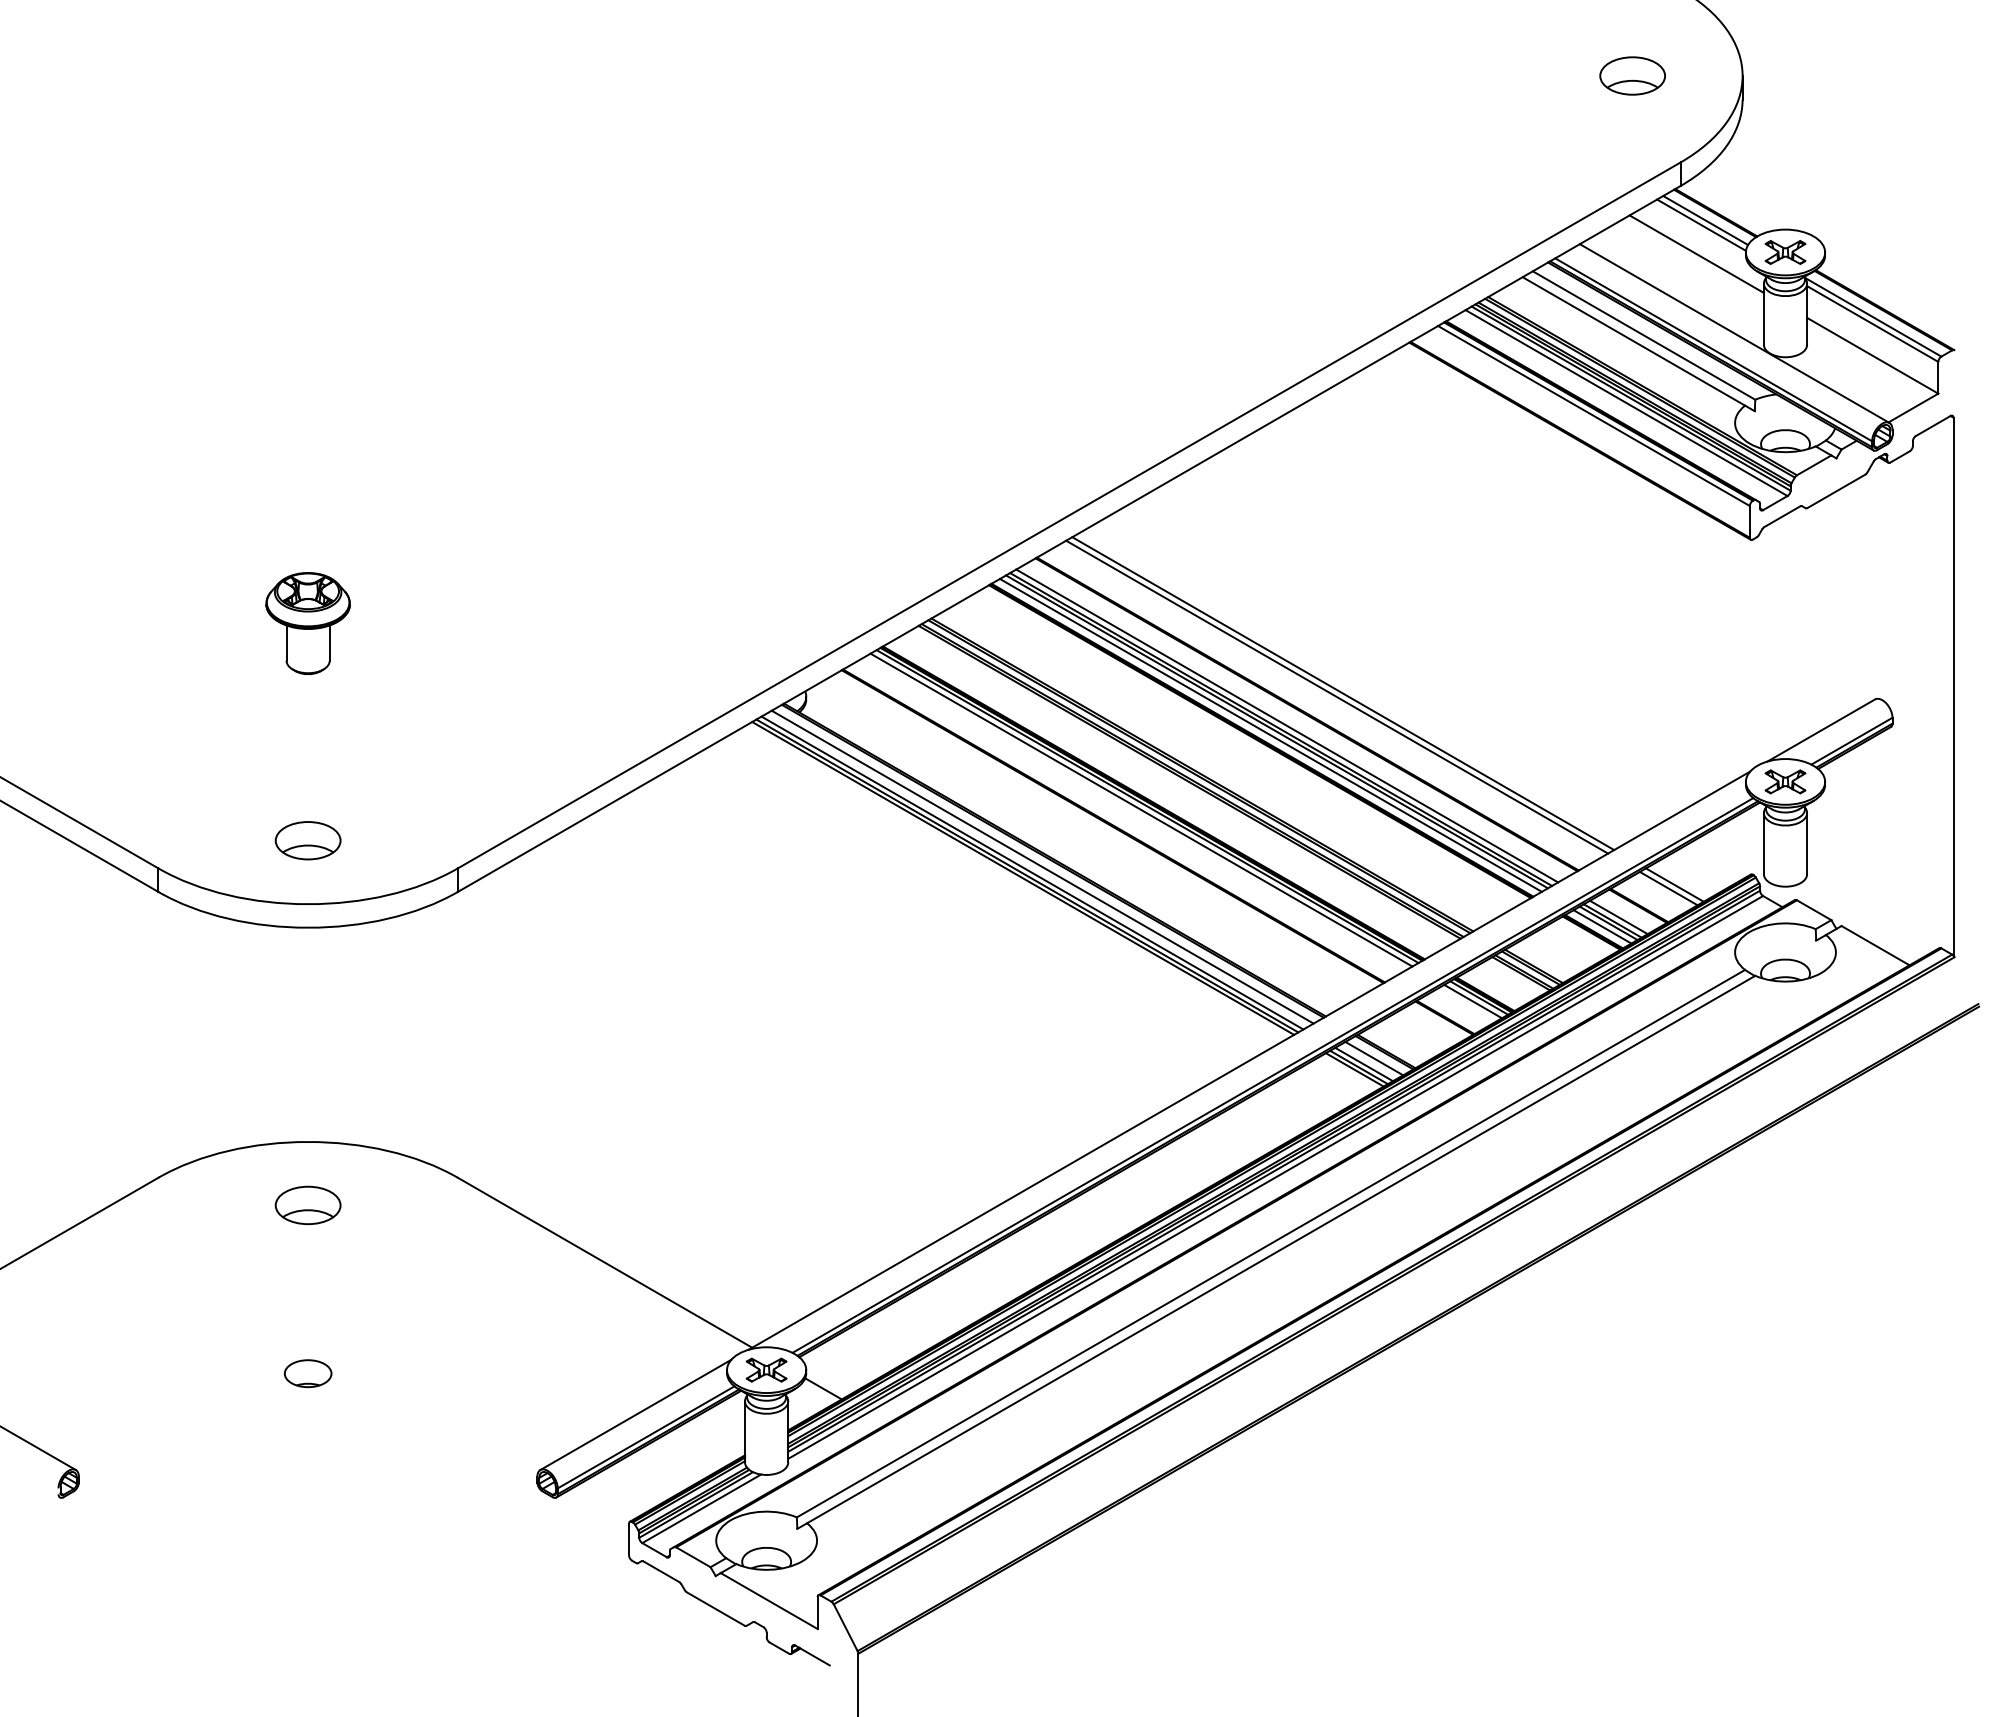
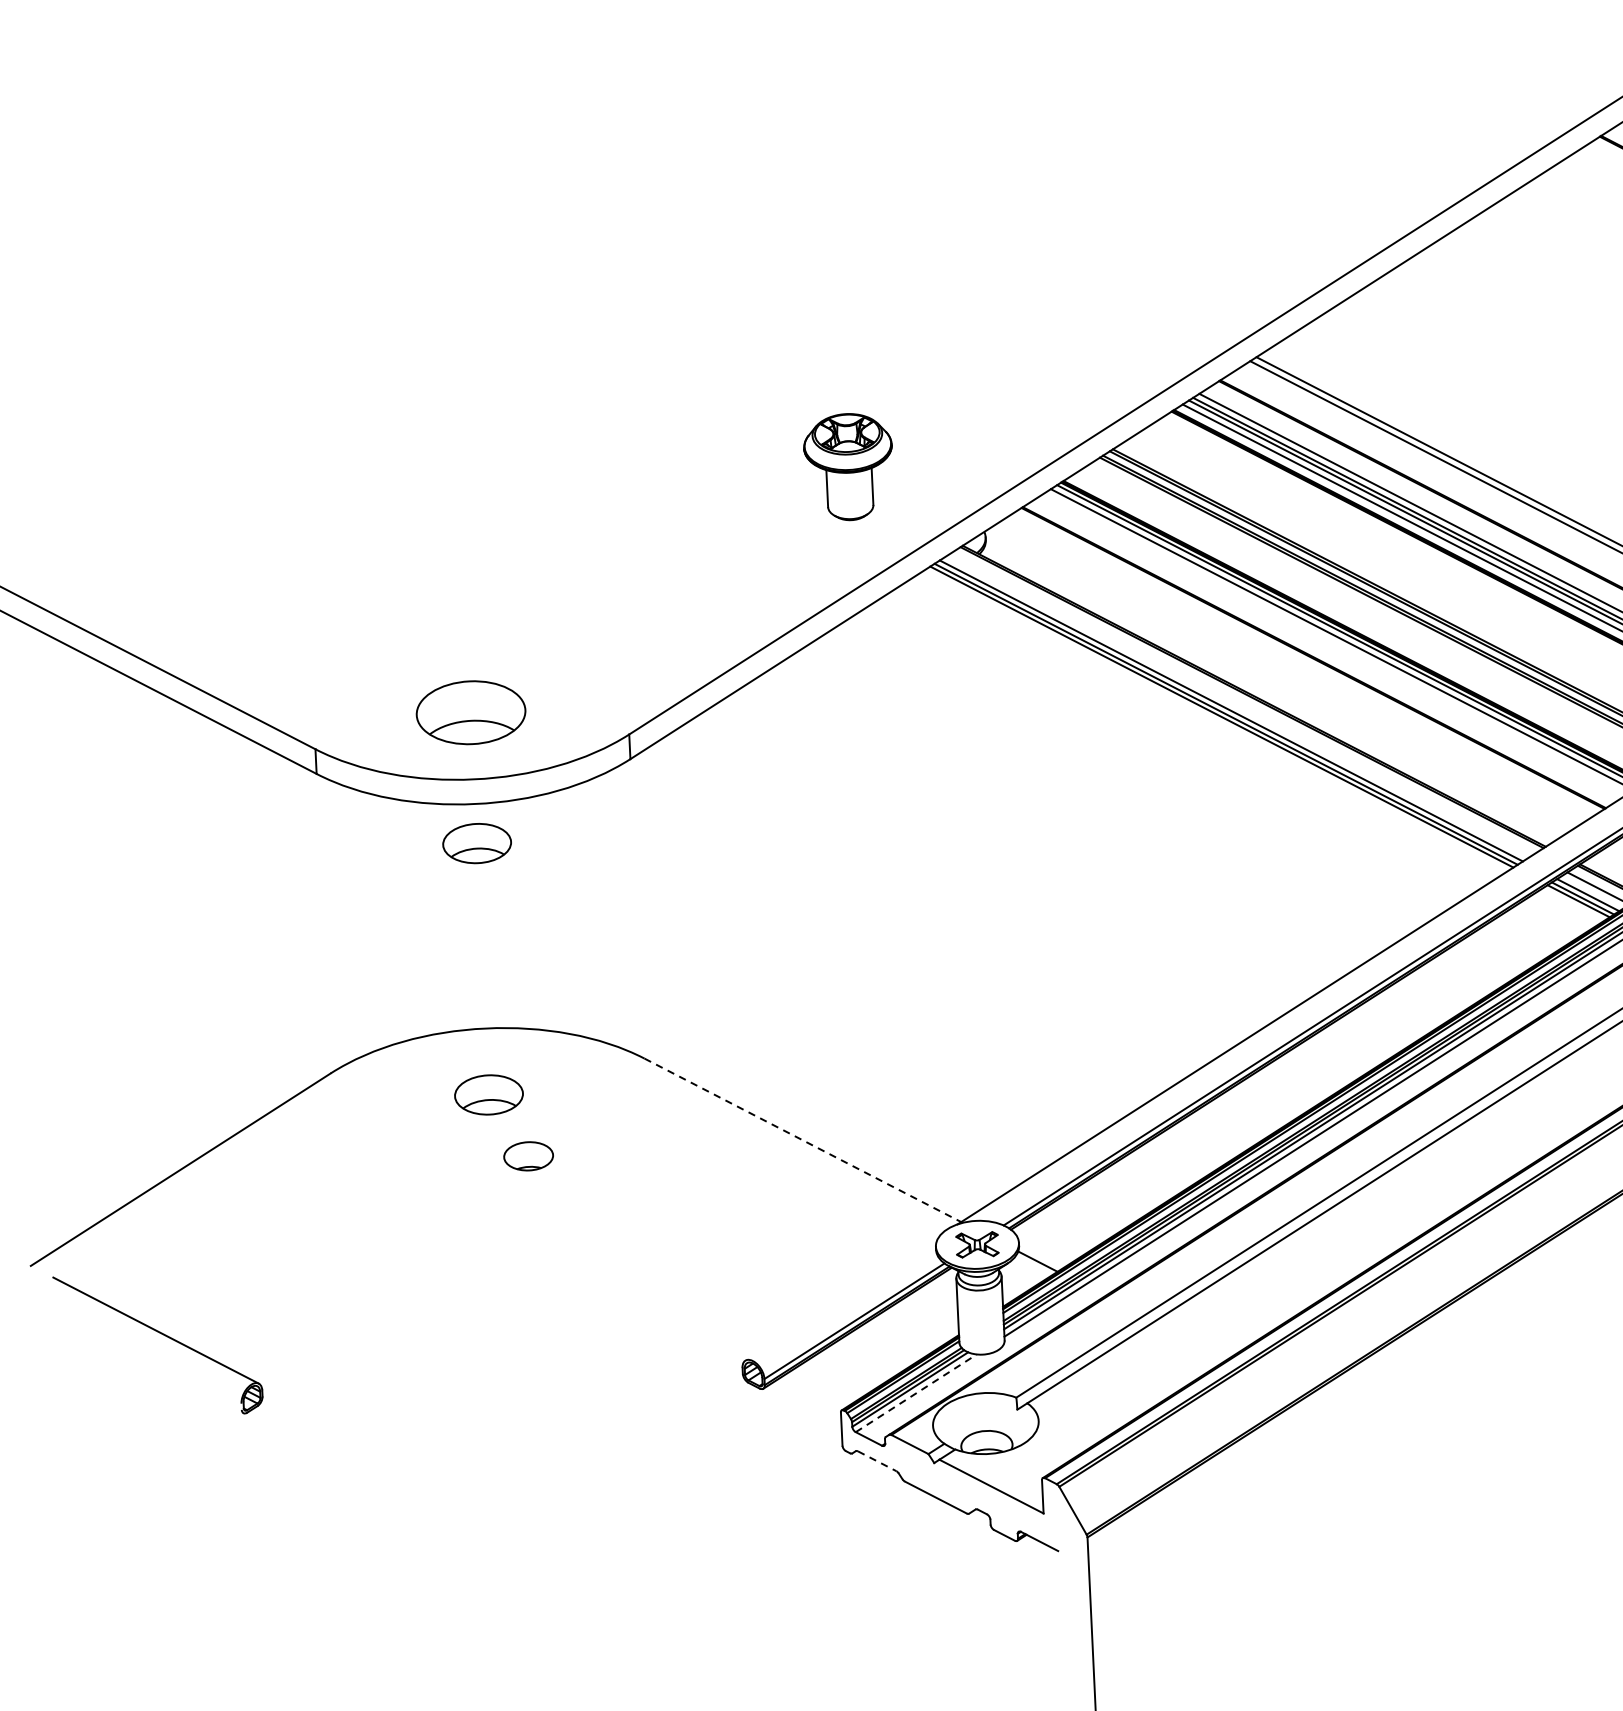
part: (307, 623) -> (848, 467), moved
part: (307, 840) -> (470, 712), size x1.6
line: (1042, 866) -> (1241, 703), removed
part: (307, 965) -> (476, 843), added
line: (605, 1262) -> (803, 1140), solid -> dashed
part: (307, 1373) -> (527, 1156), moved
line: (635, 1414) -> (842, 1297), removed
line: (701, 1508) -> (916, 1392), solid -> dashed
line: (661, 1571) -> (877, 1460), solid -> dashed

